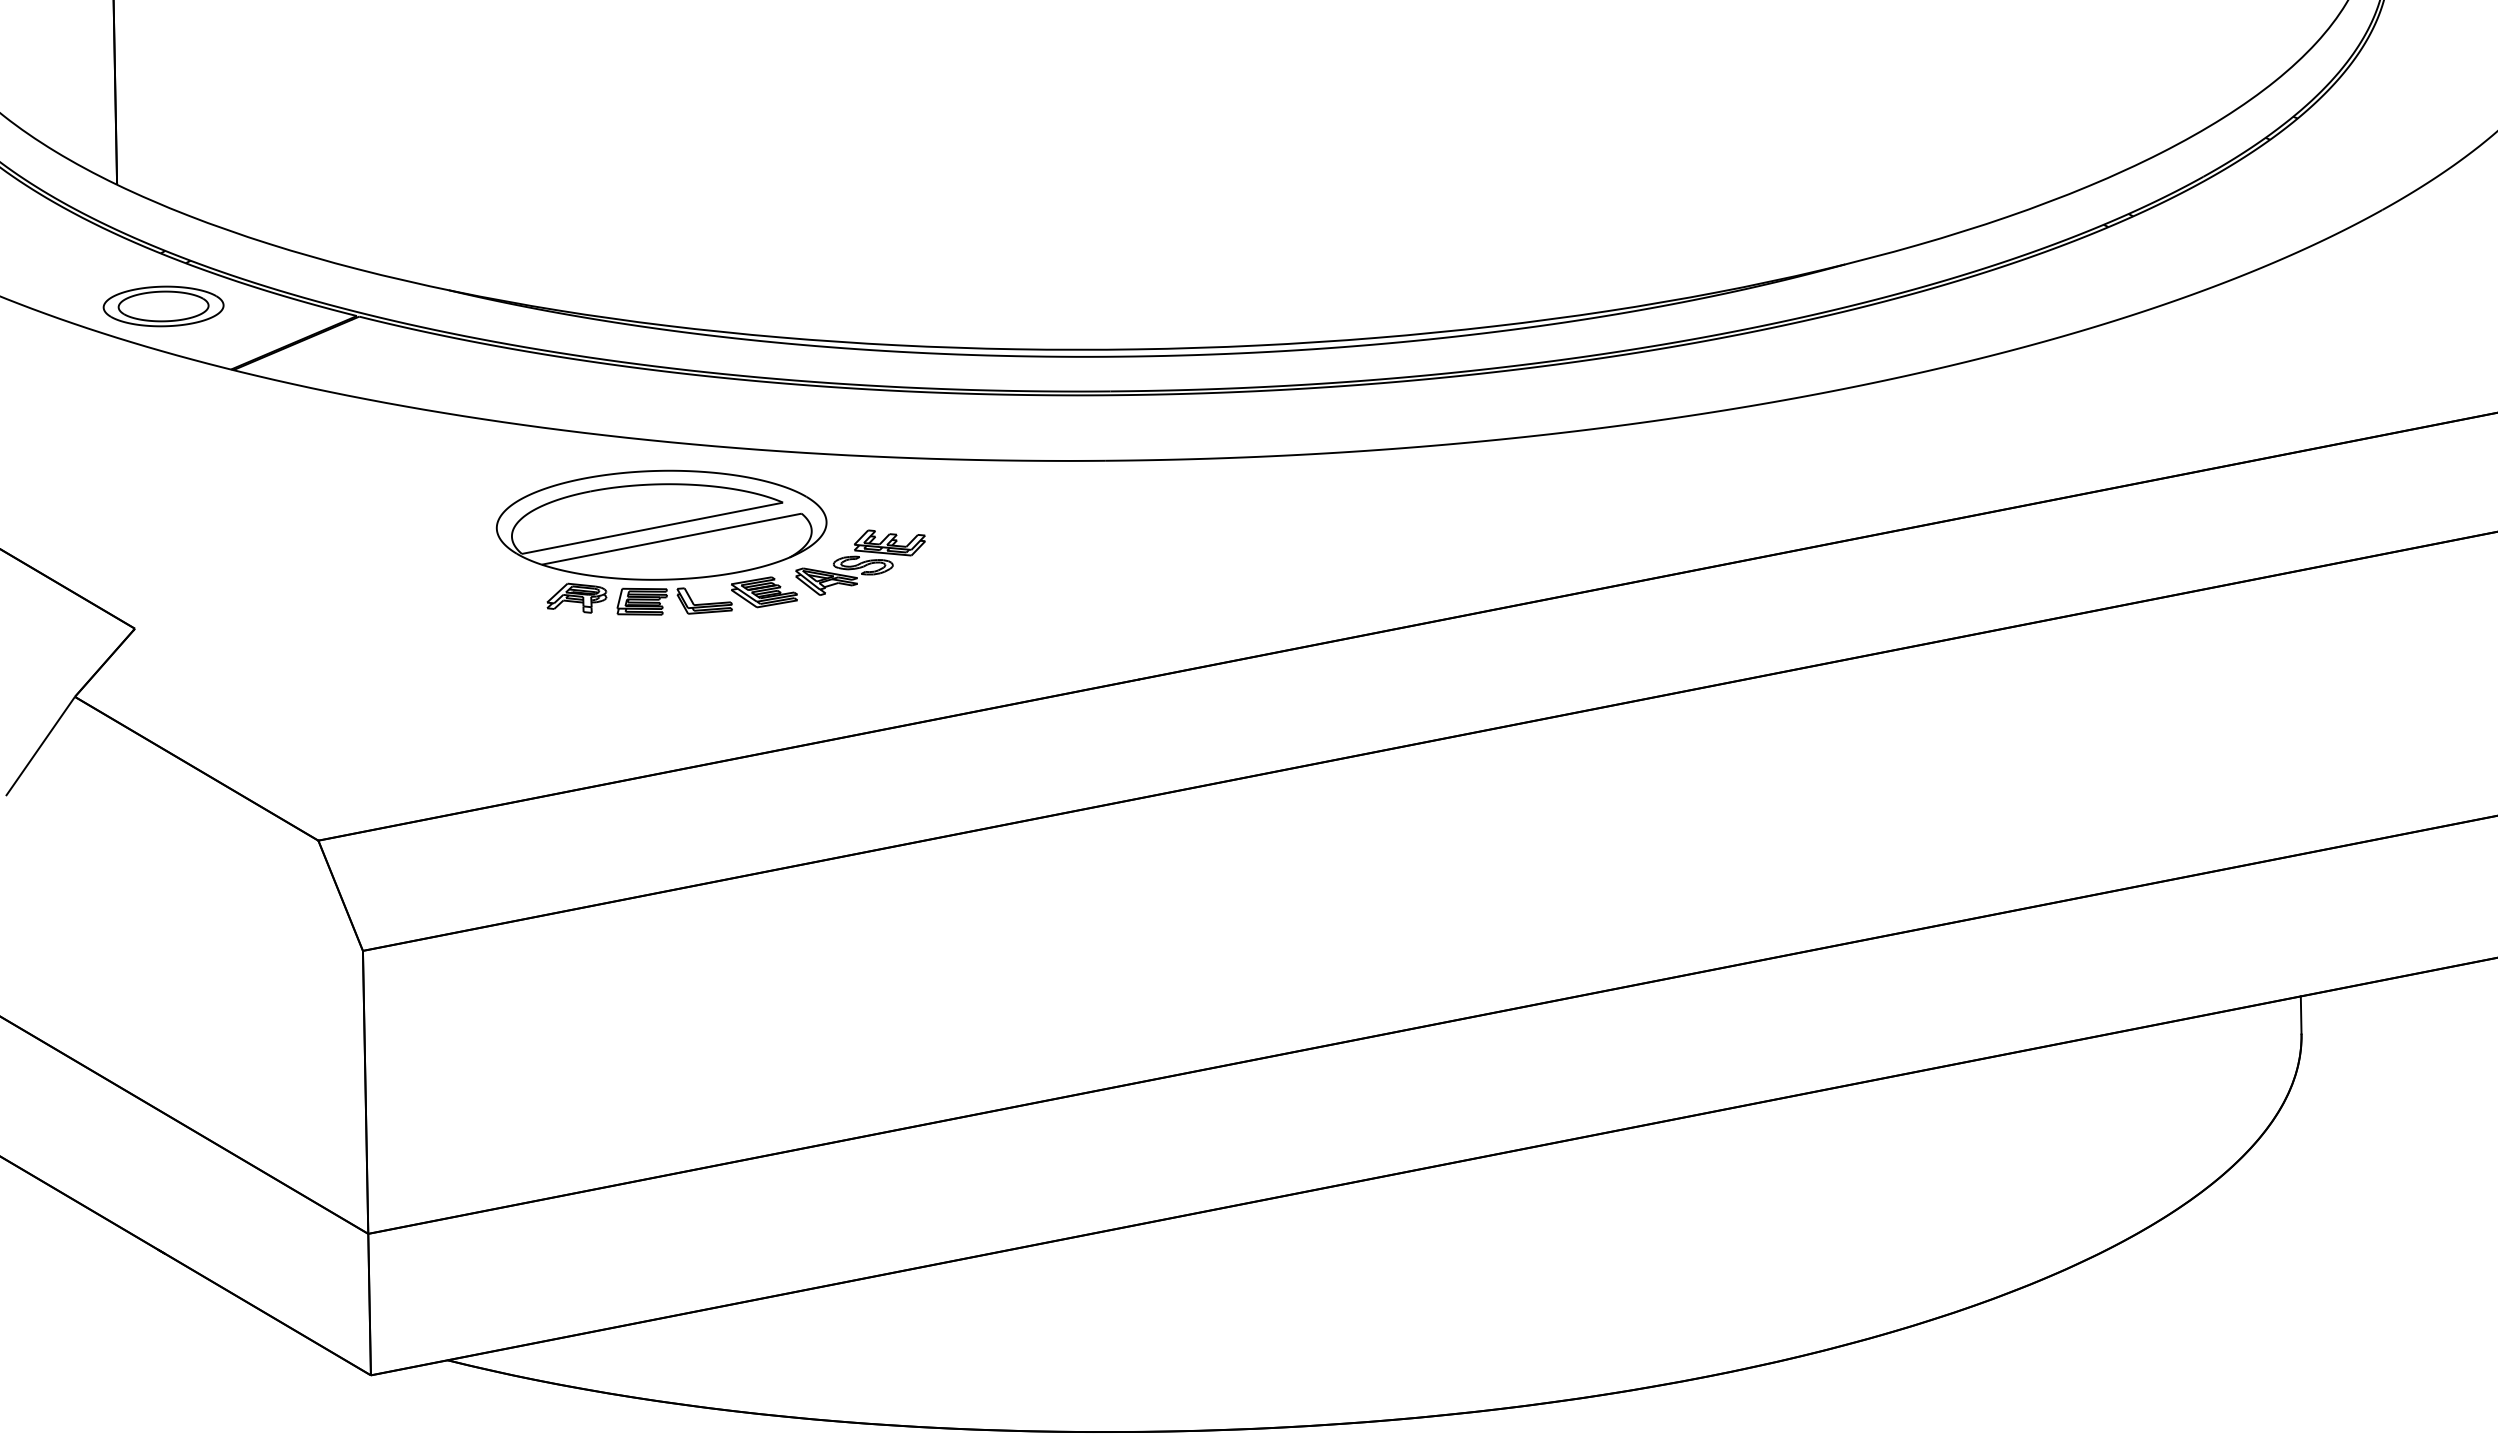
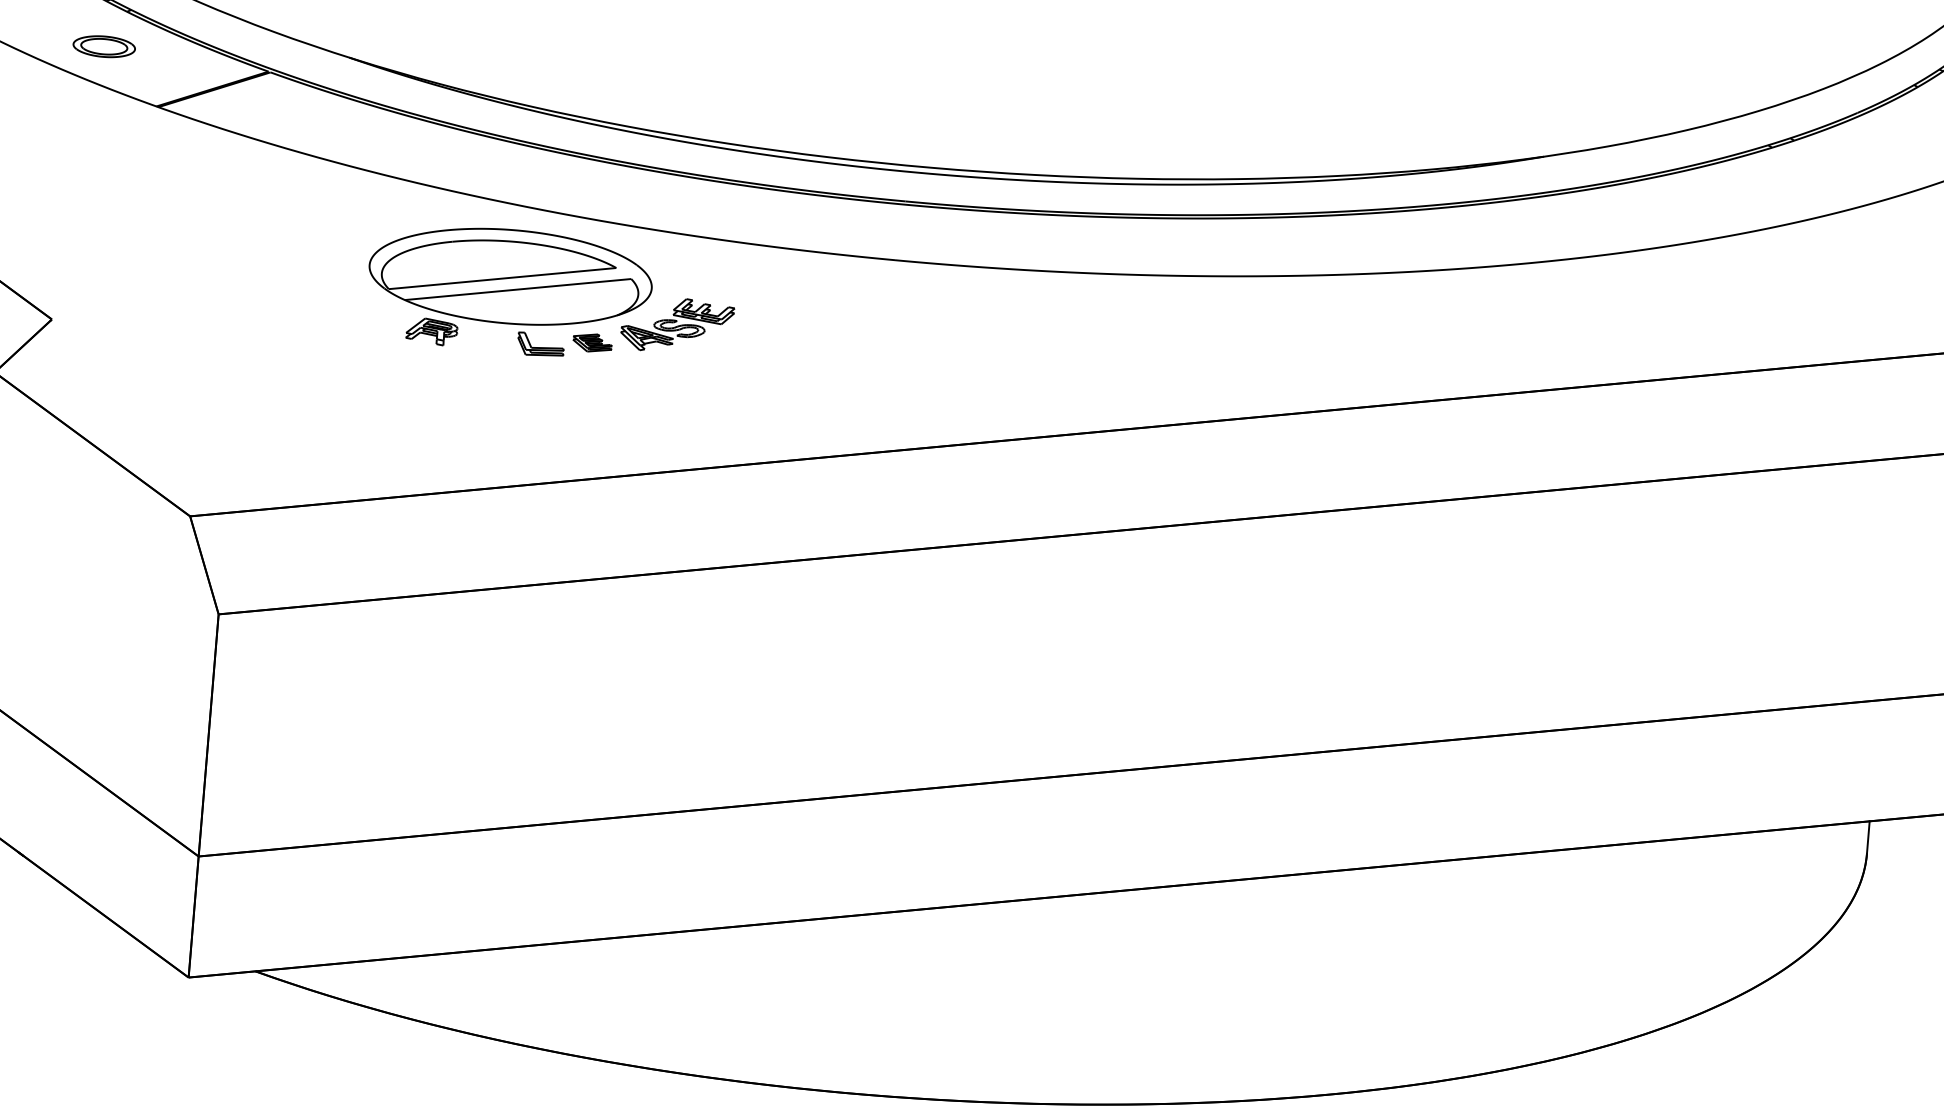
part: (163, 306) -> (104, 46), size x0.6
part: (764, 592) -> (592, 343), size x0.7
part: (641, 601) -> (486, 340), removed

